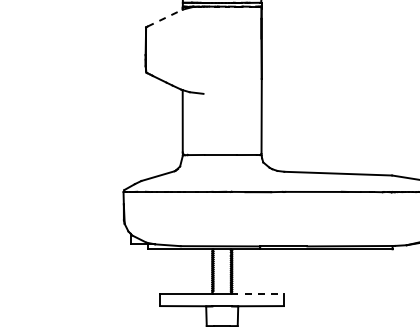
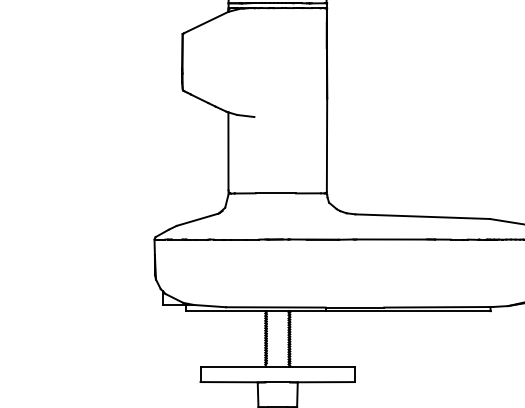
line: (165, 18) -> (206, 22), dashed -> solid
line: (258, 293) -> (323, 366), dashed -> solid

